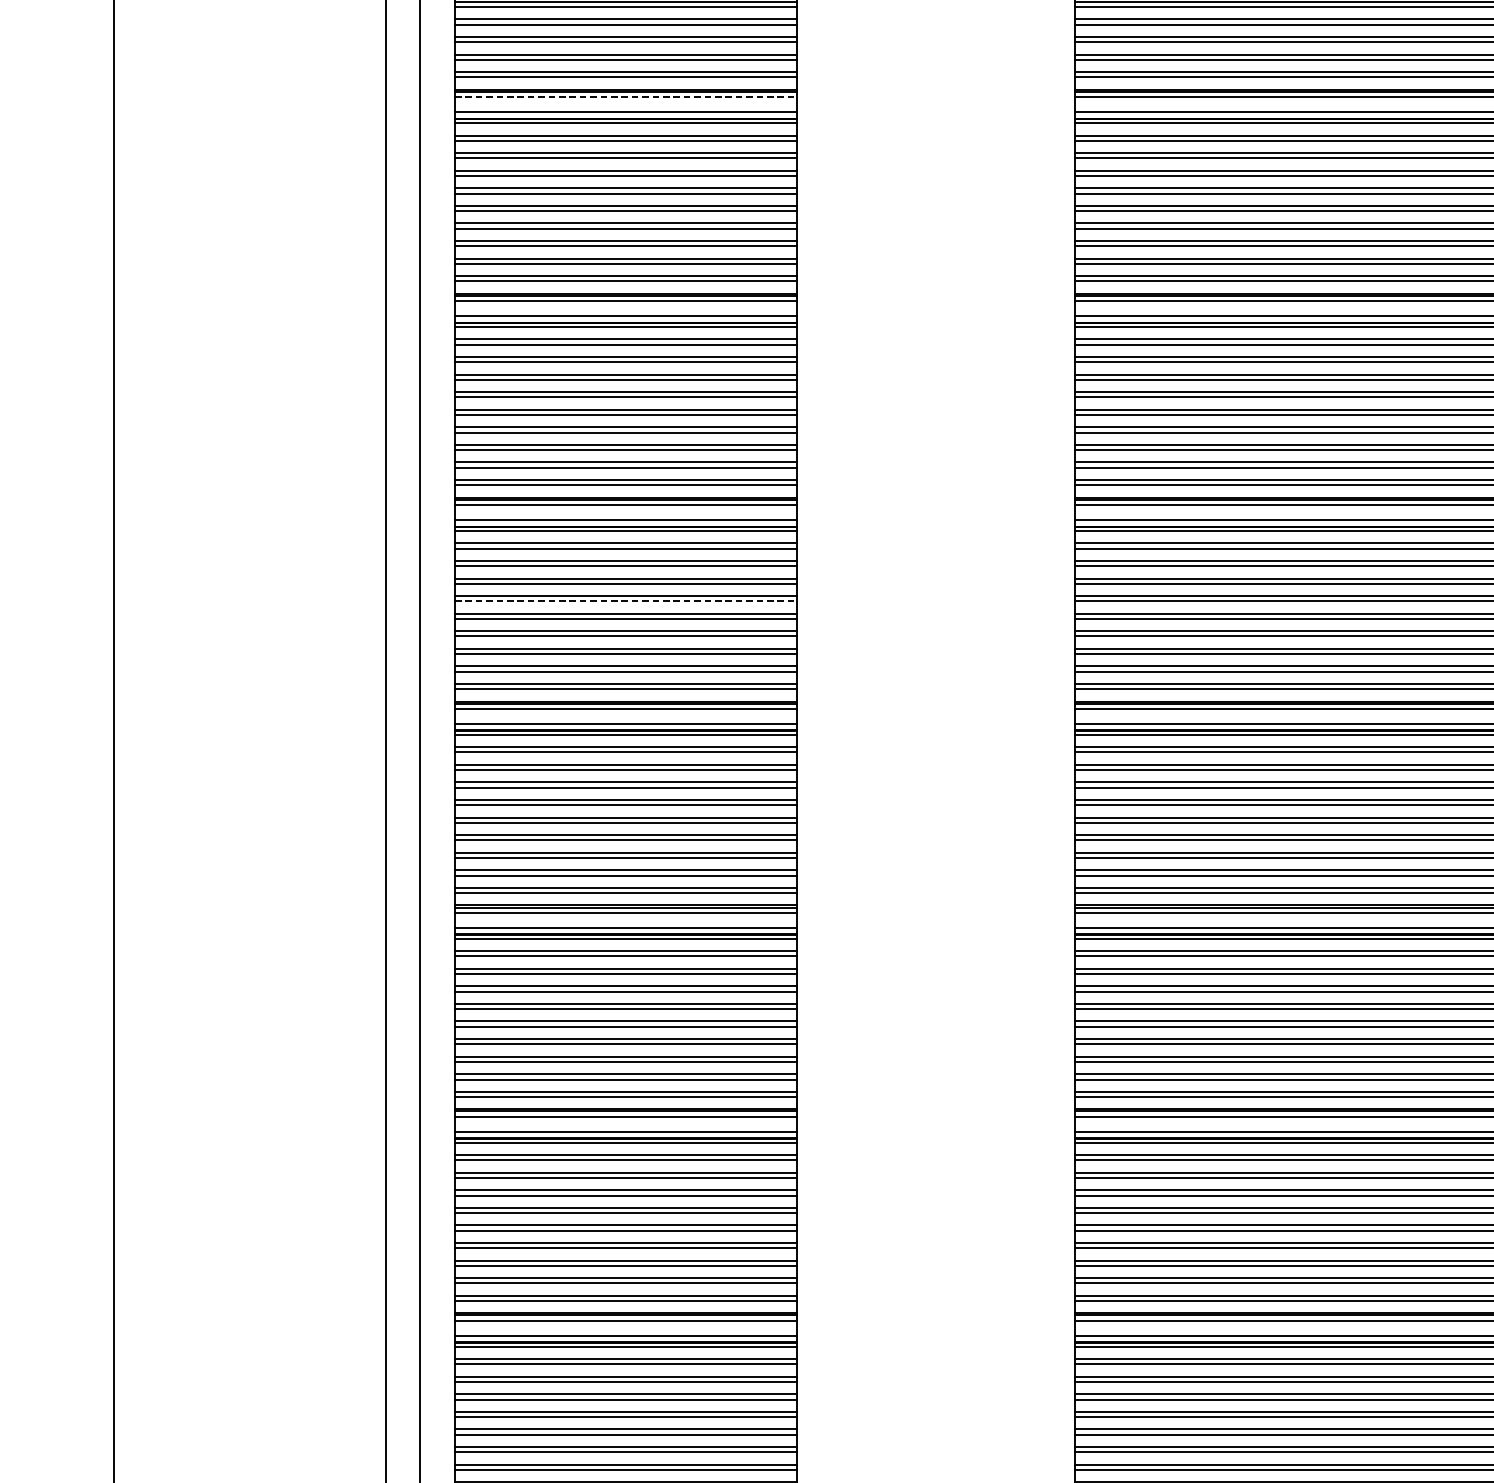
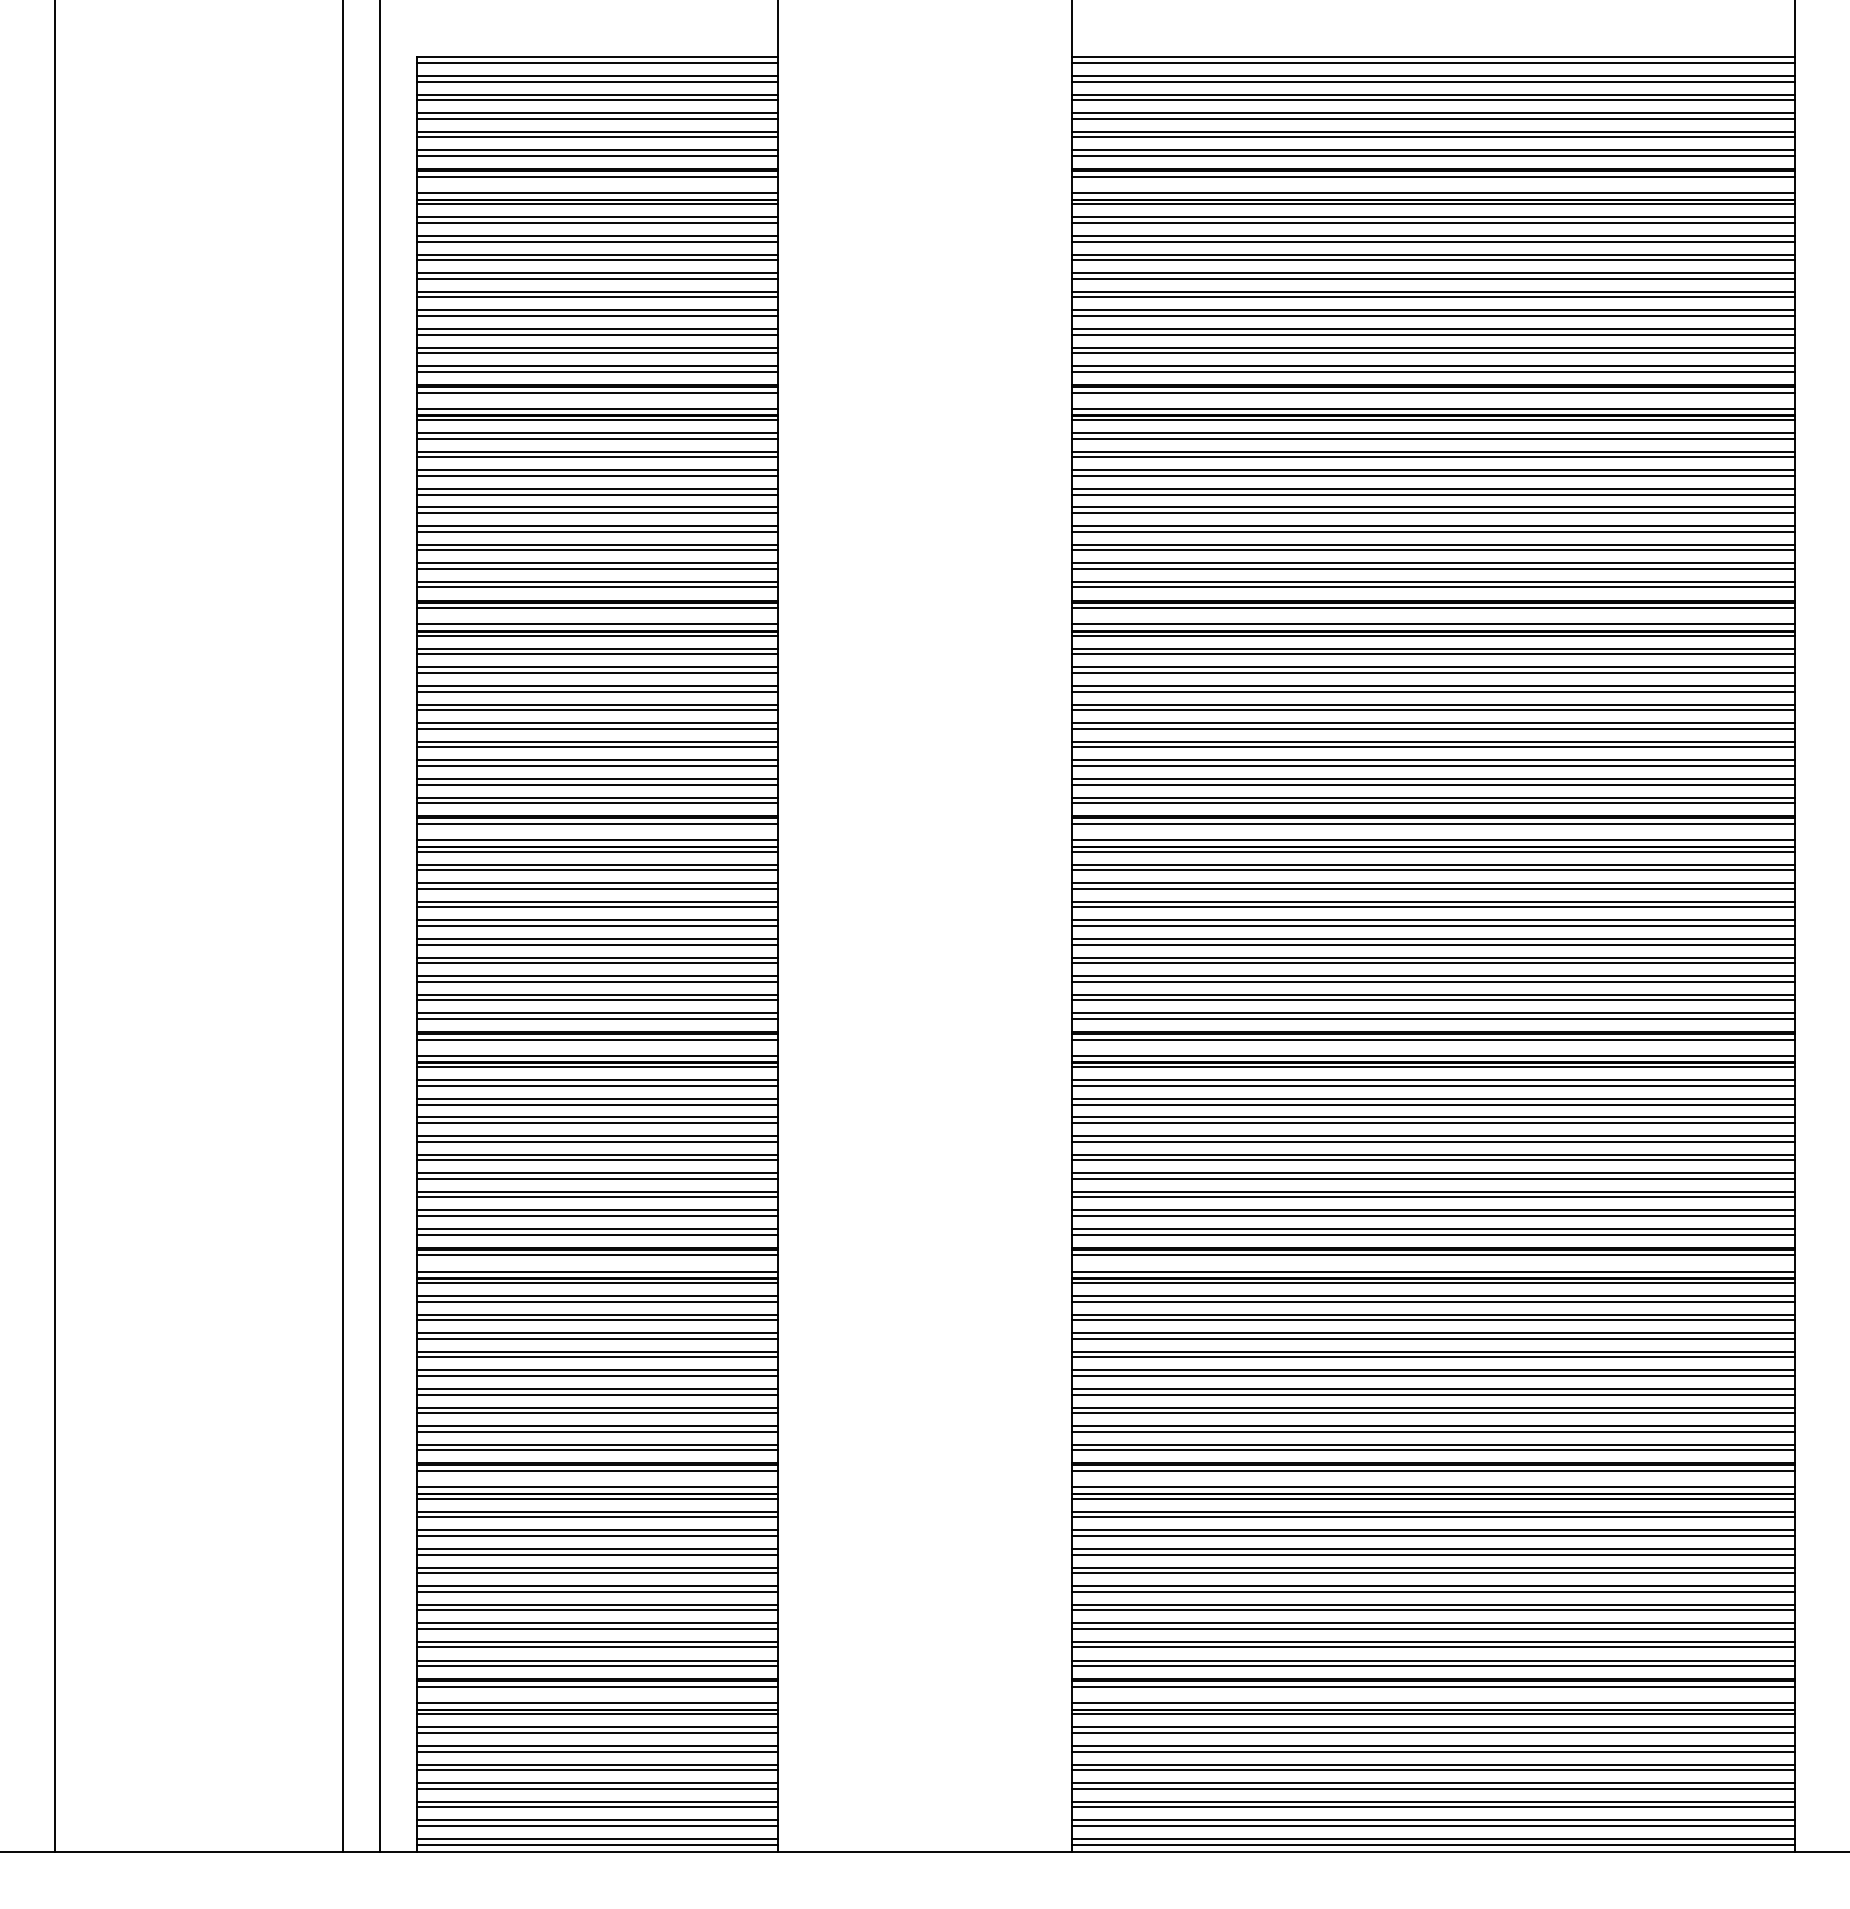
line: (626, 96) -> (597, 176), dashed -> solid
line: (626, 601) -> (597, 710), dashed -> solid

